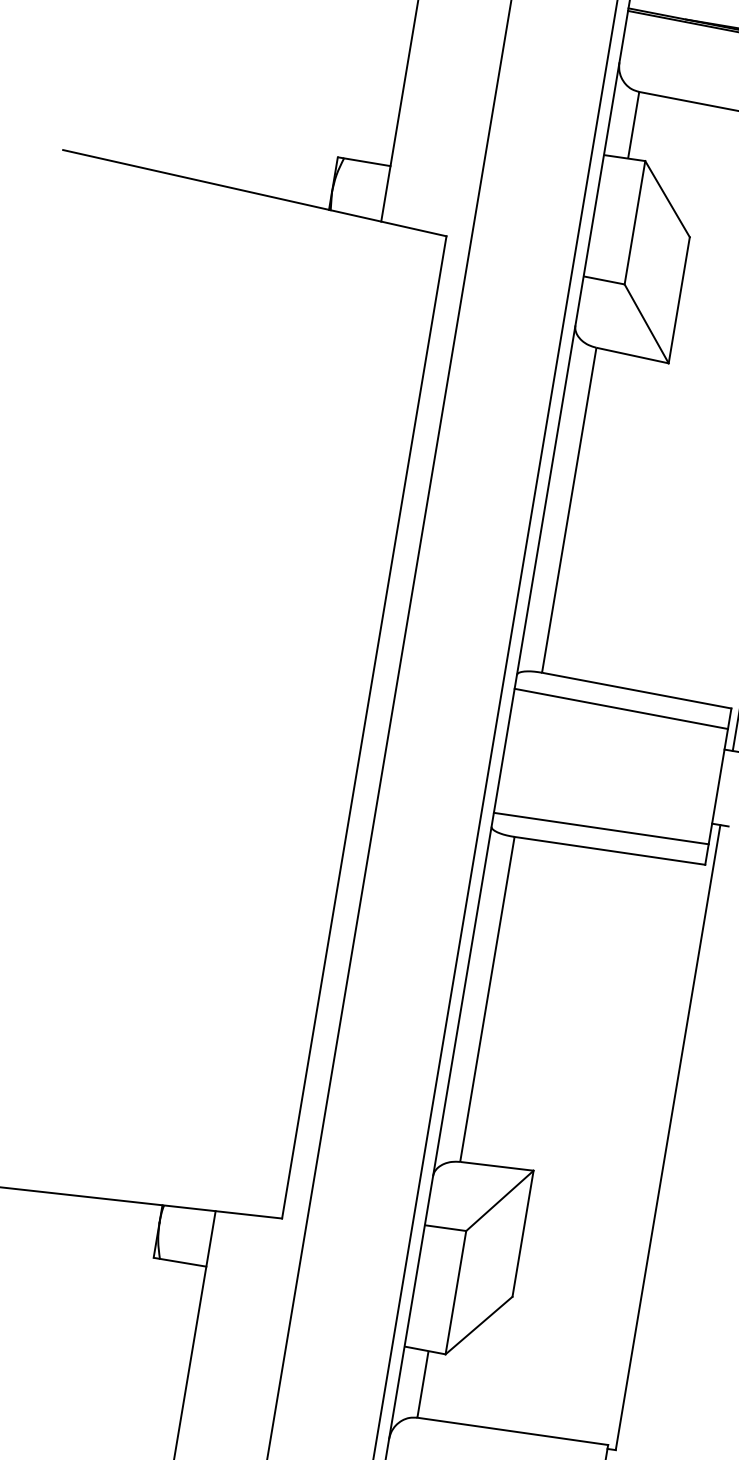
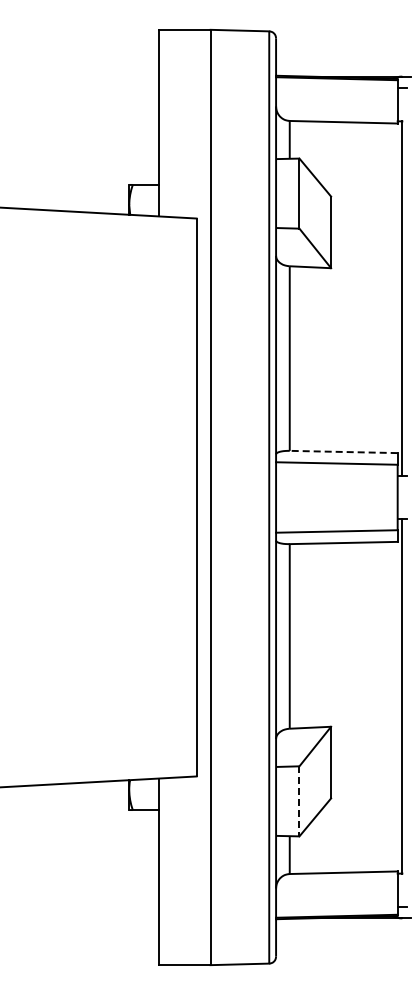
line: (636, 689) -> (343, 451), solid -> dashed
line: (455, 1292) -> (299, 801), solid -> dashed

